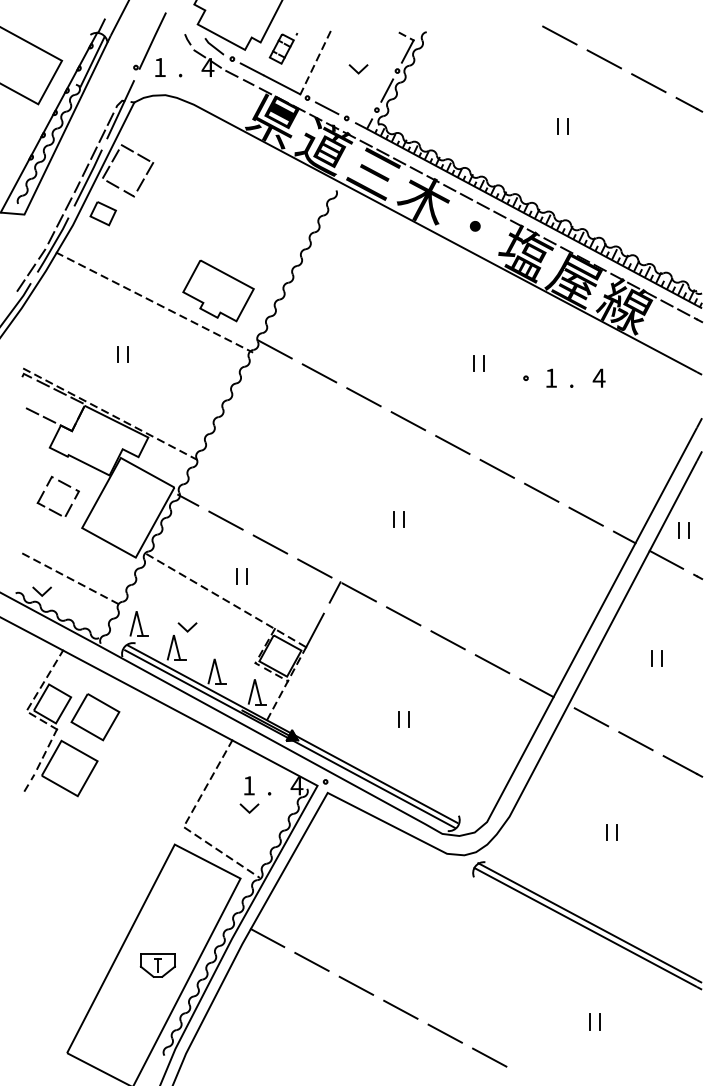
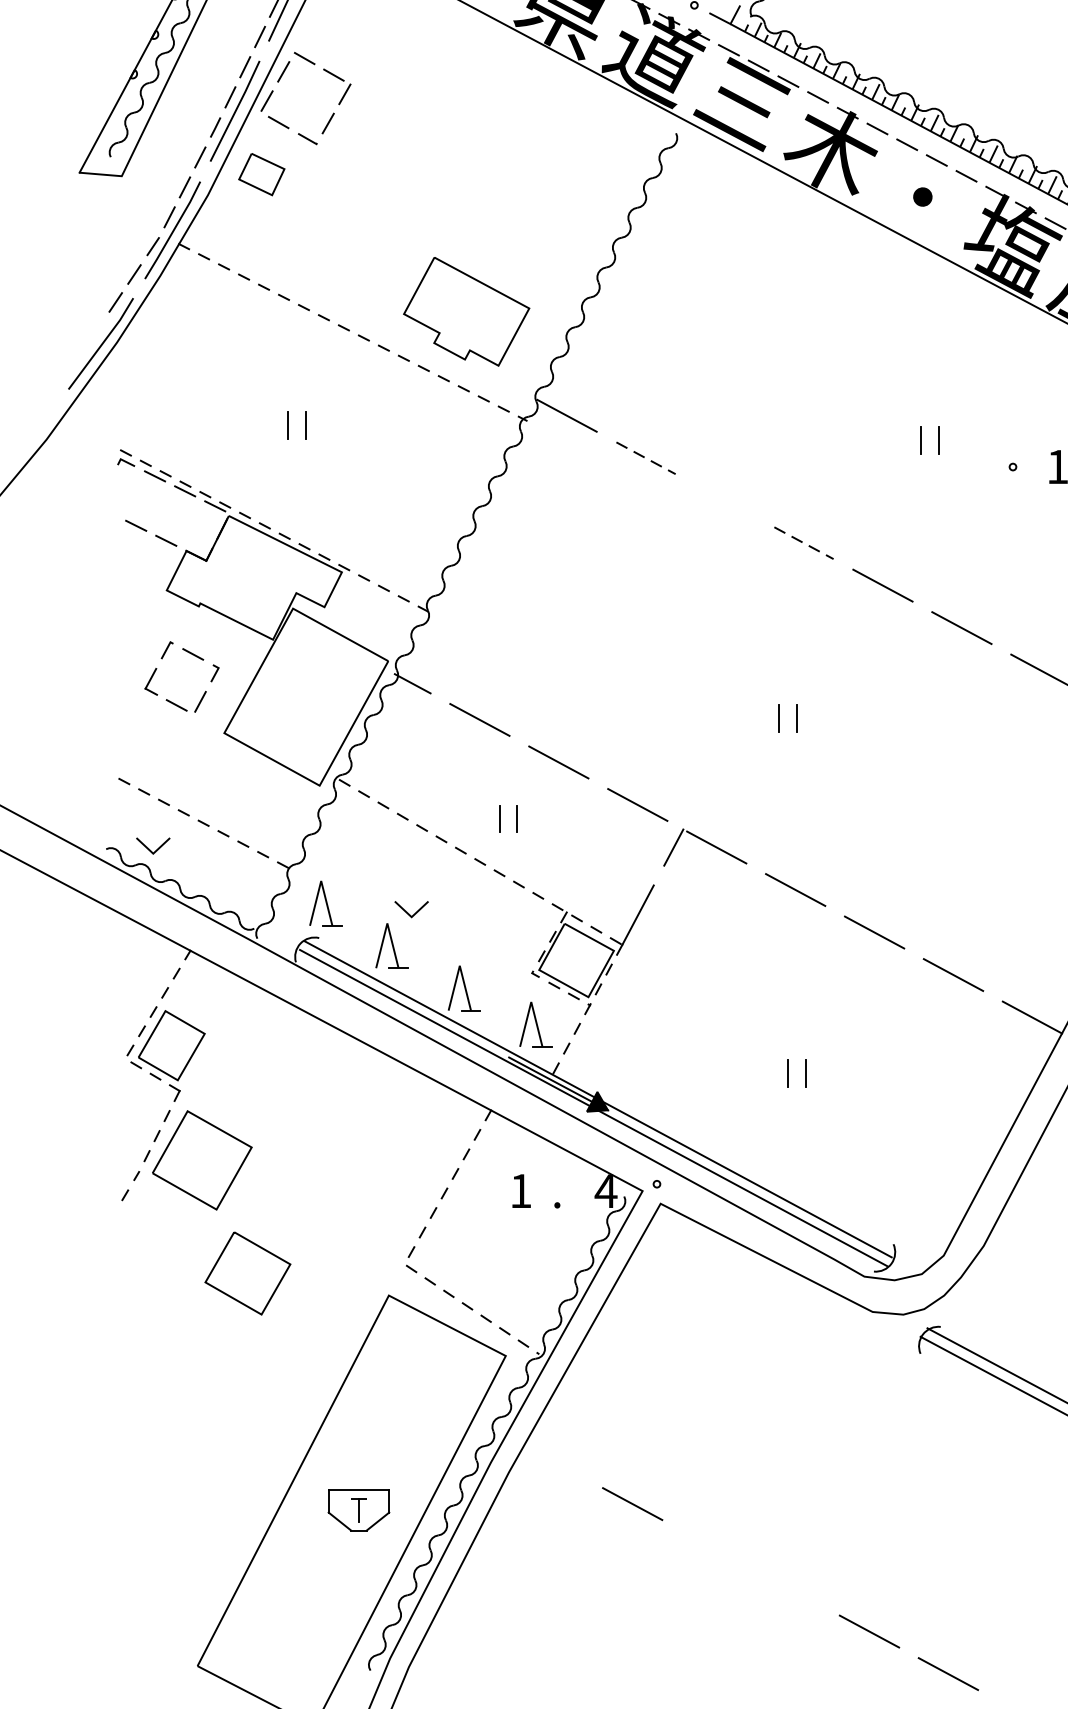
line: (319, 373) -> (646, 458), solid -> dashed
line: (363, 397) -> (724, 501), removed
line: (408, 421) -> (804, 543), solid -> dashed
part: (95, 717) -> (248, 1274), moved
line: (247, 809) -> (518, 1233), removed
line: (267, 937) -> (553, 1460), removed
line: (356, 985) -> (711, 1545), removed
line: (400, 1009) -> (789, 1588), removed

